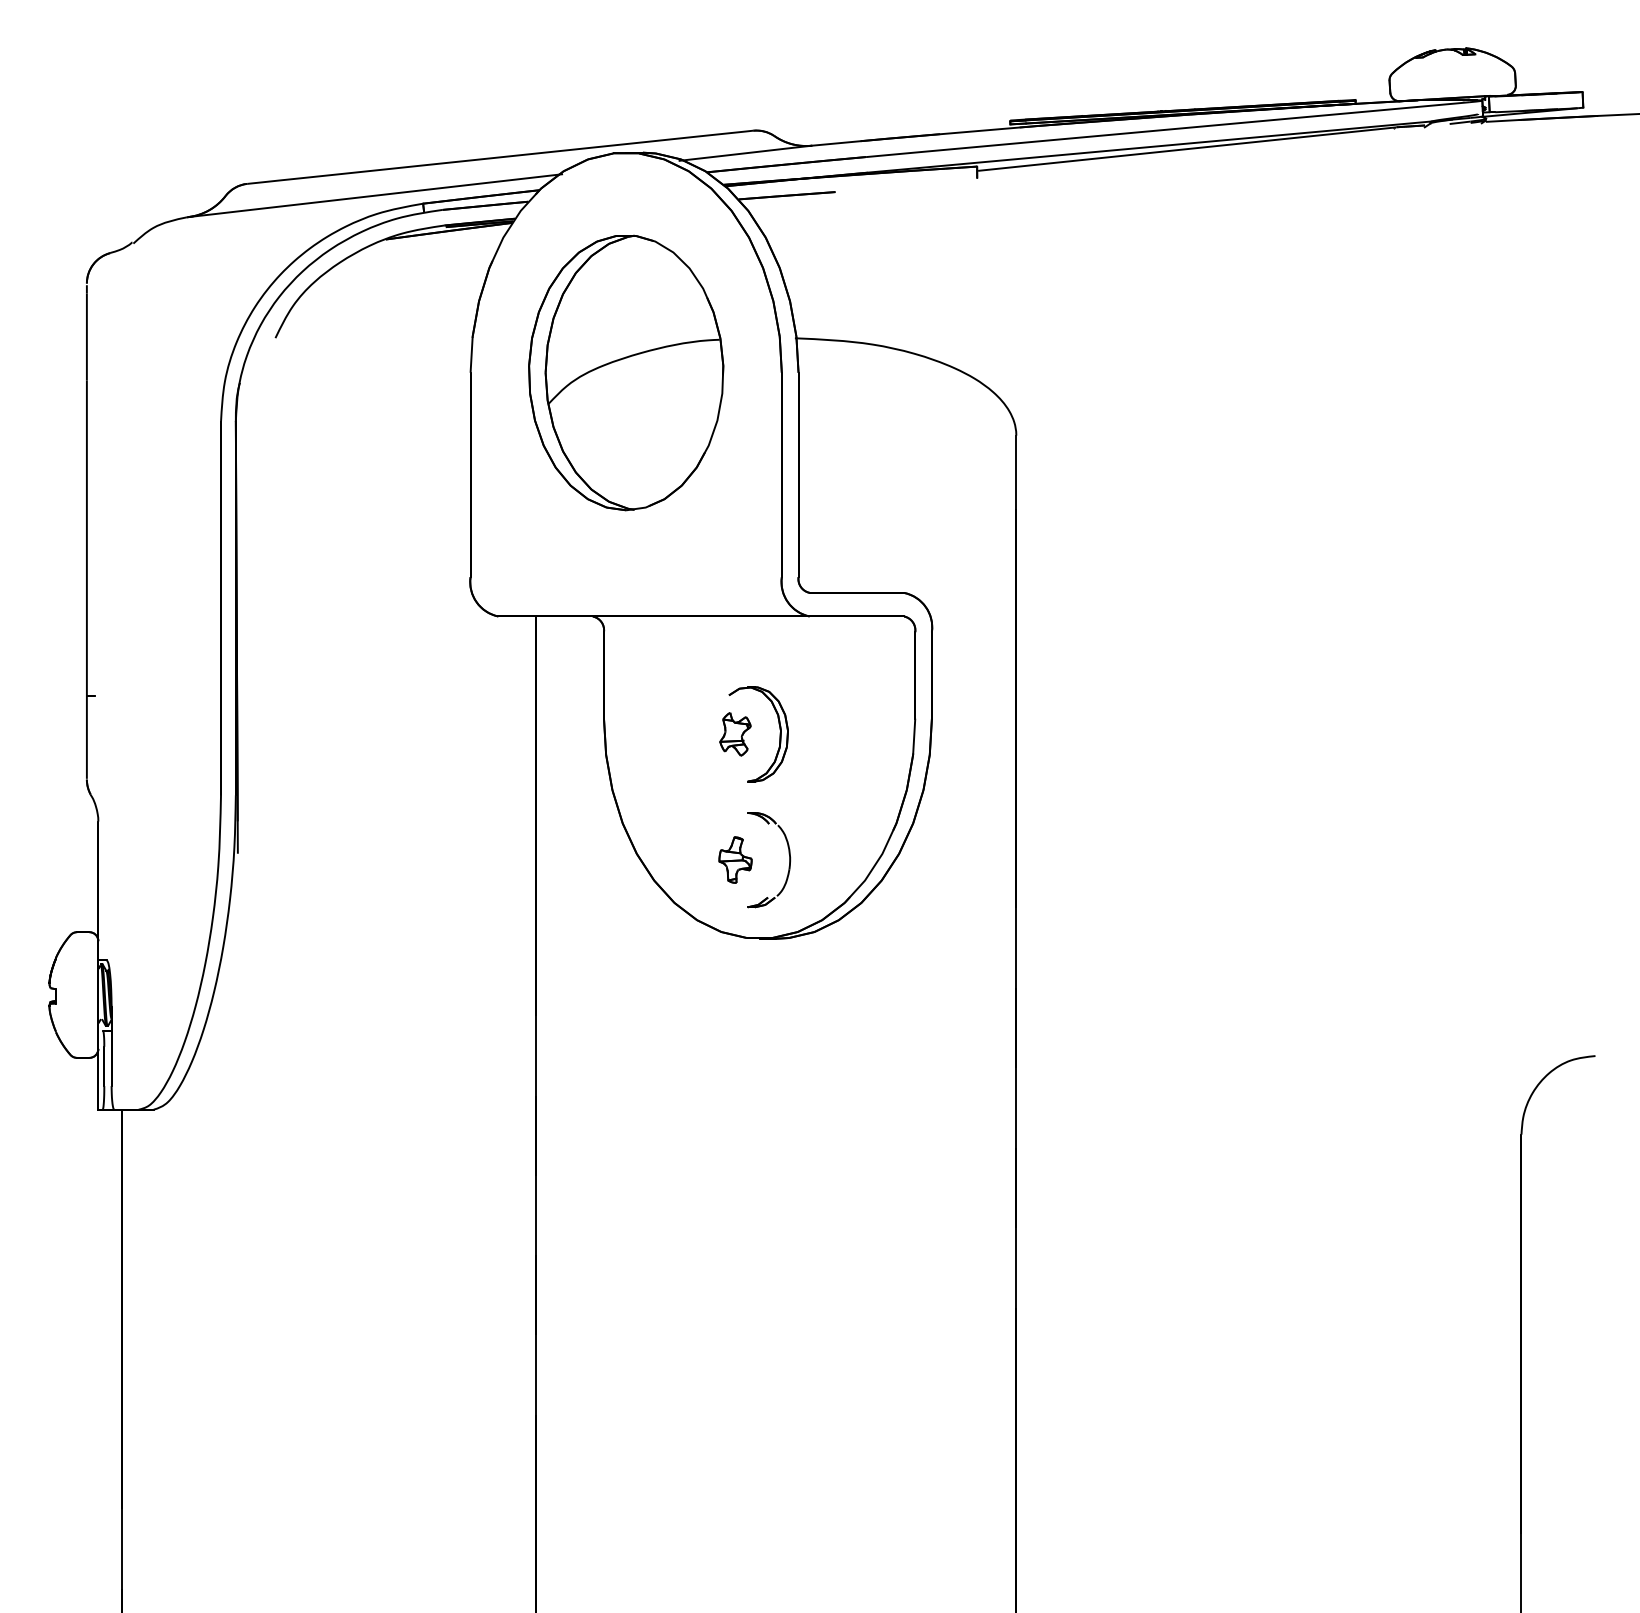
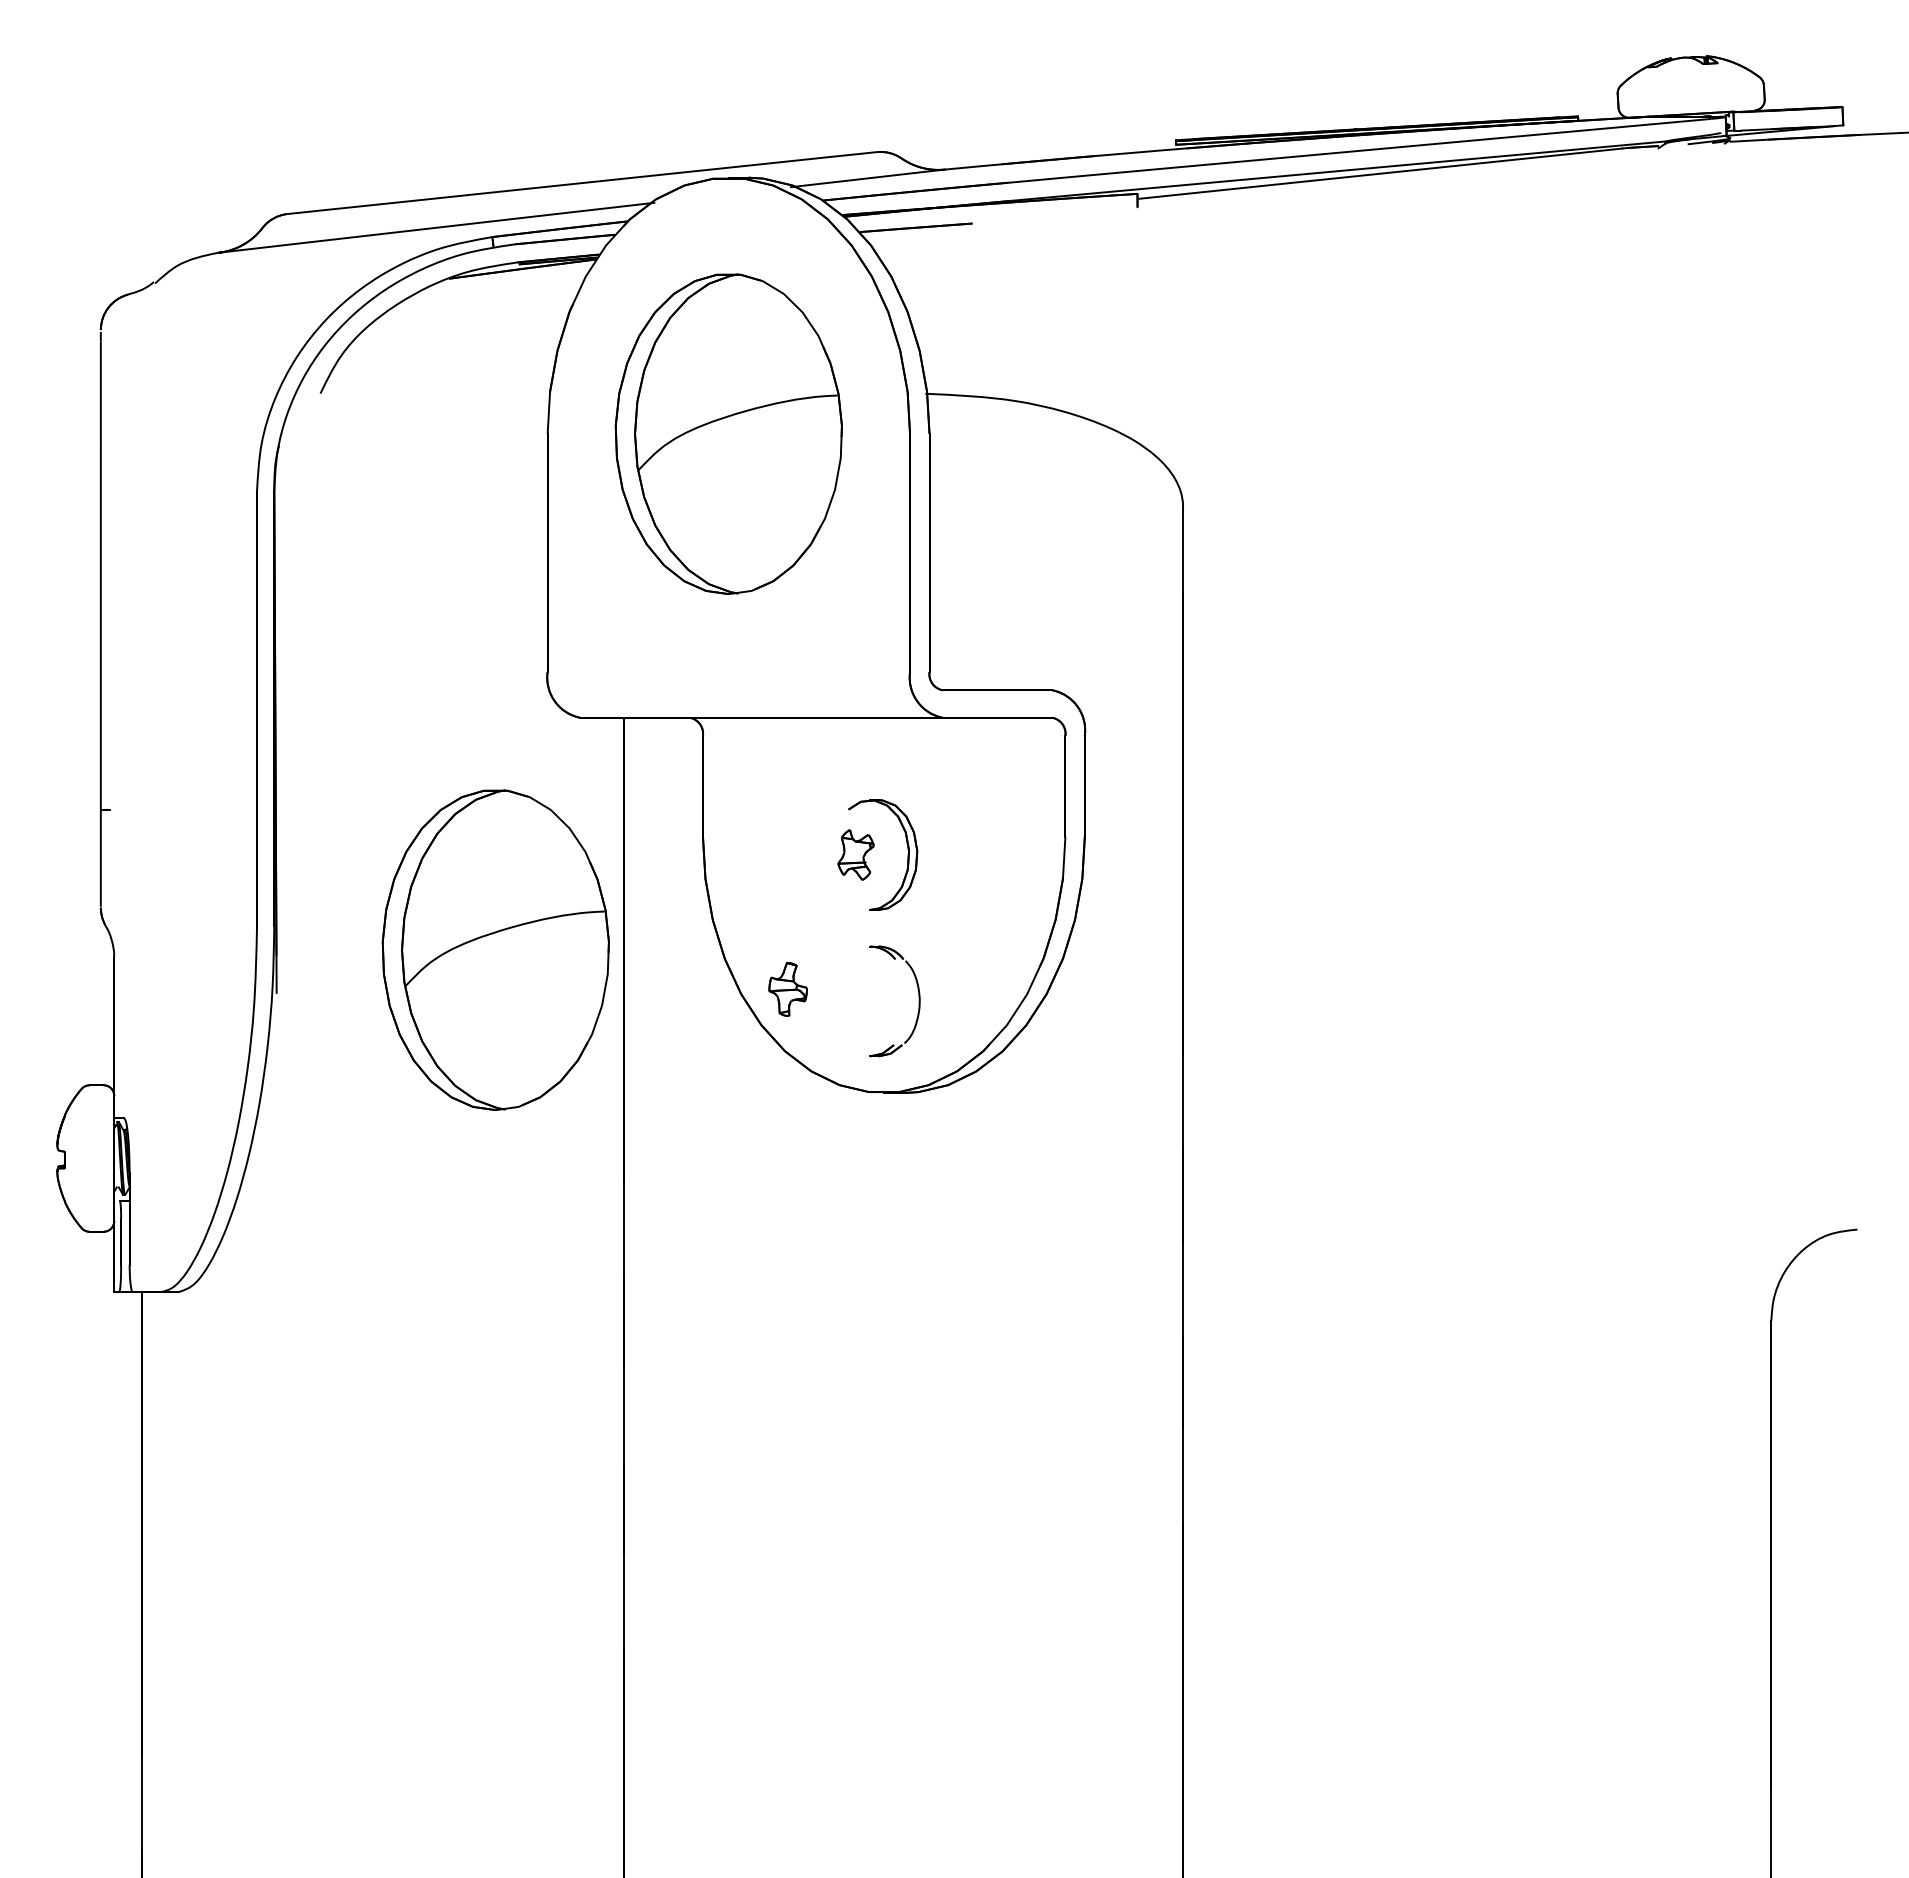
part: (425, 815) -> (495, 949), added
part: (734, 860) -> (787, 989), moved

